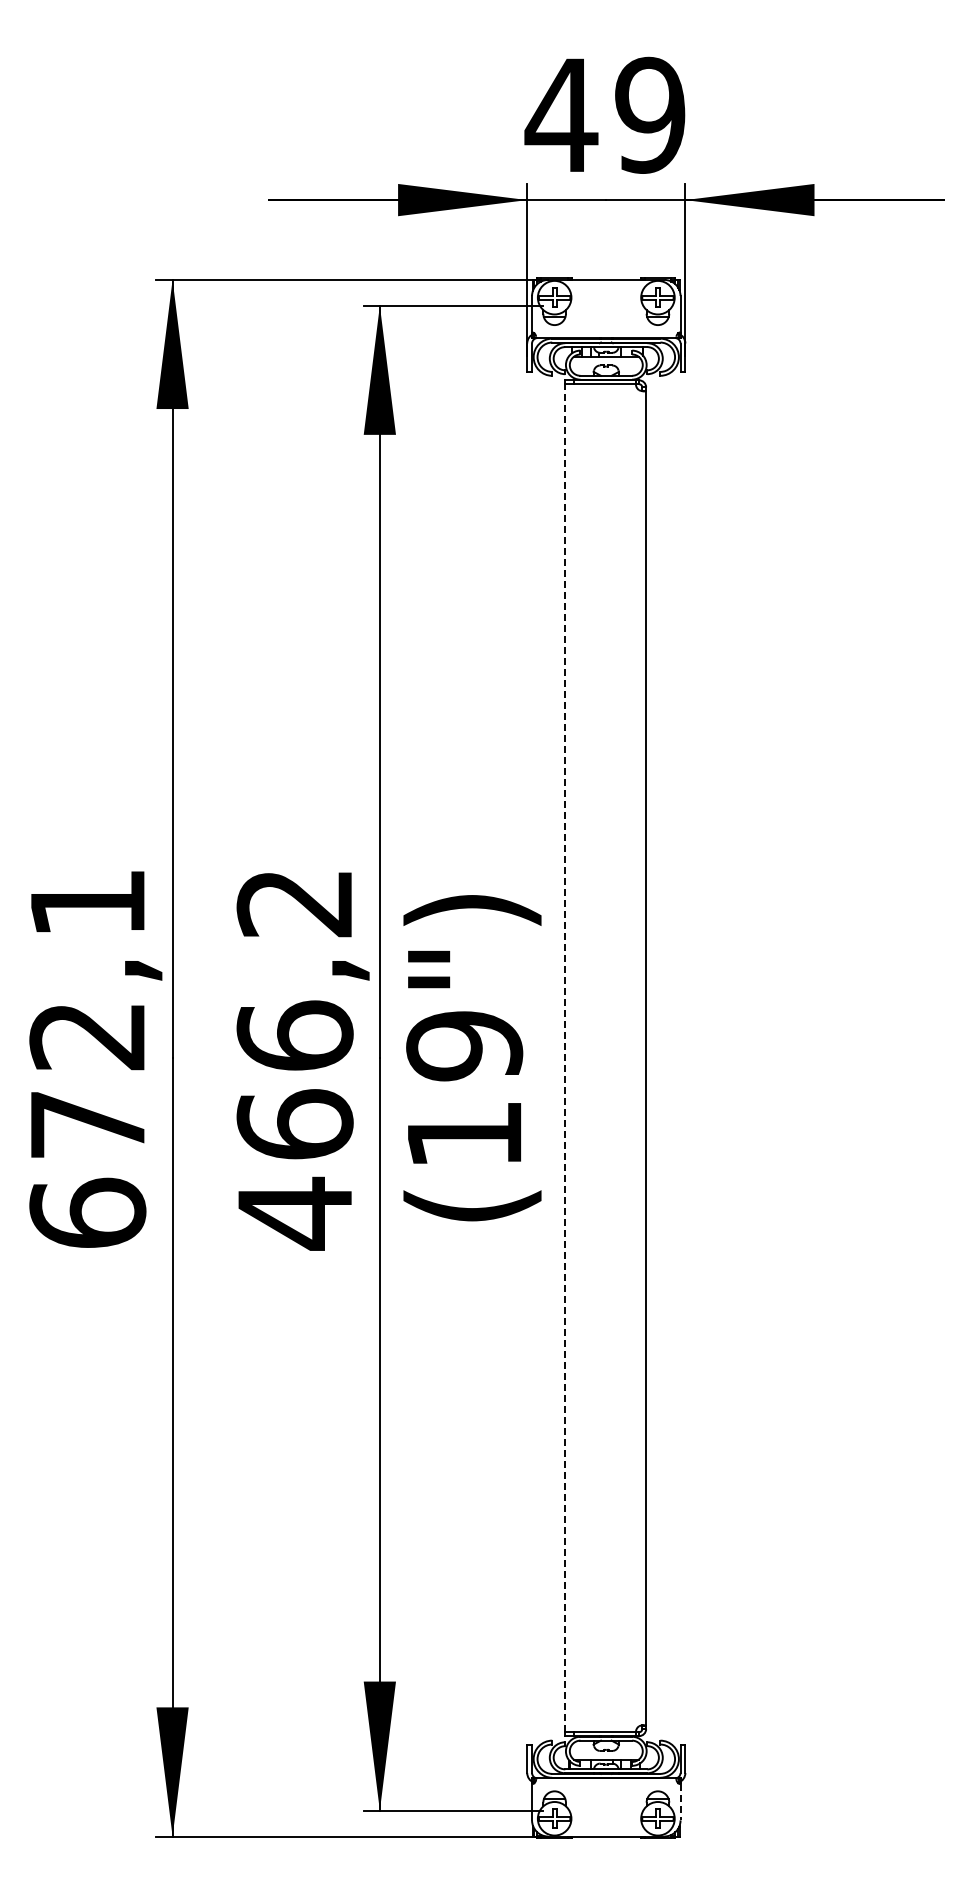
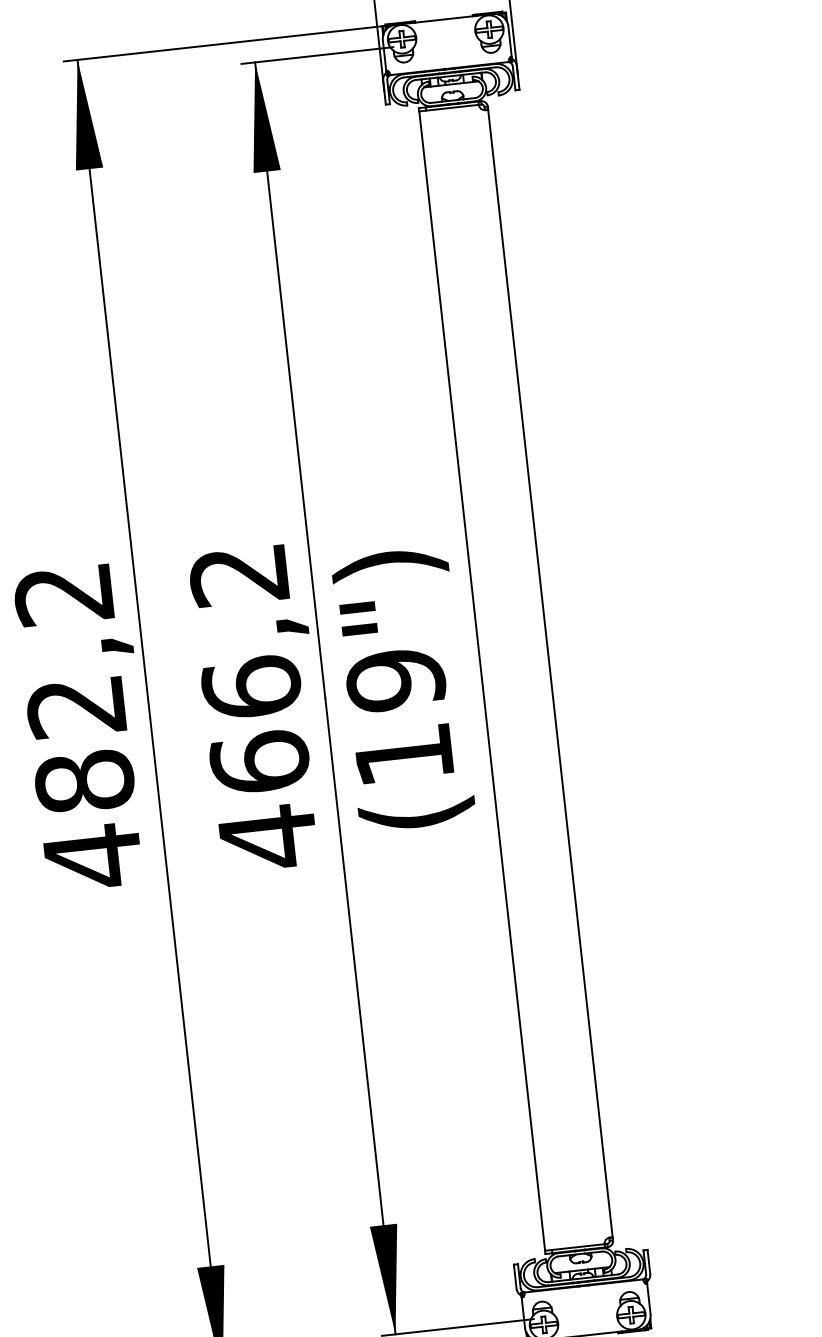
line: (565, 1057) -> (482, 680), dashed -> solid
text: (87, 1060) -> (78, 727), 672,1 -> 482,2
line: (680, 1802) -> (648, 1299), dashed -> solid

